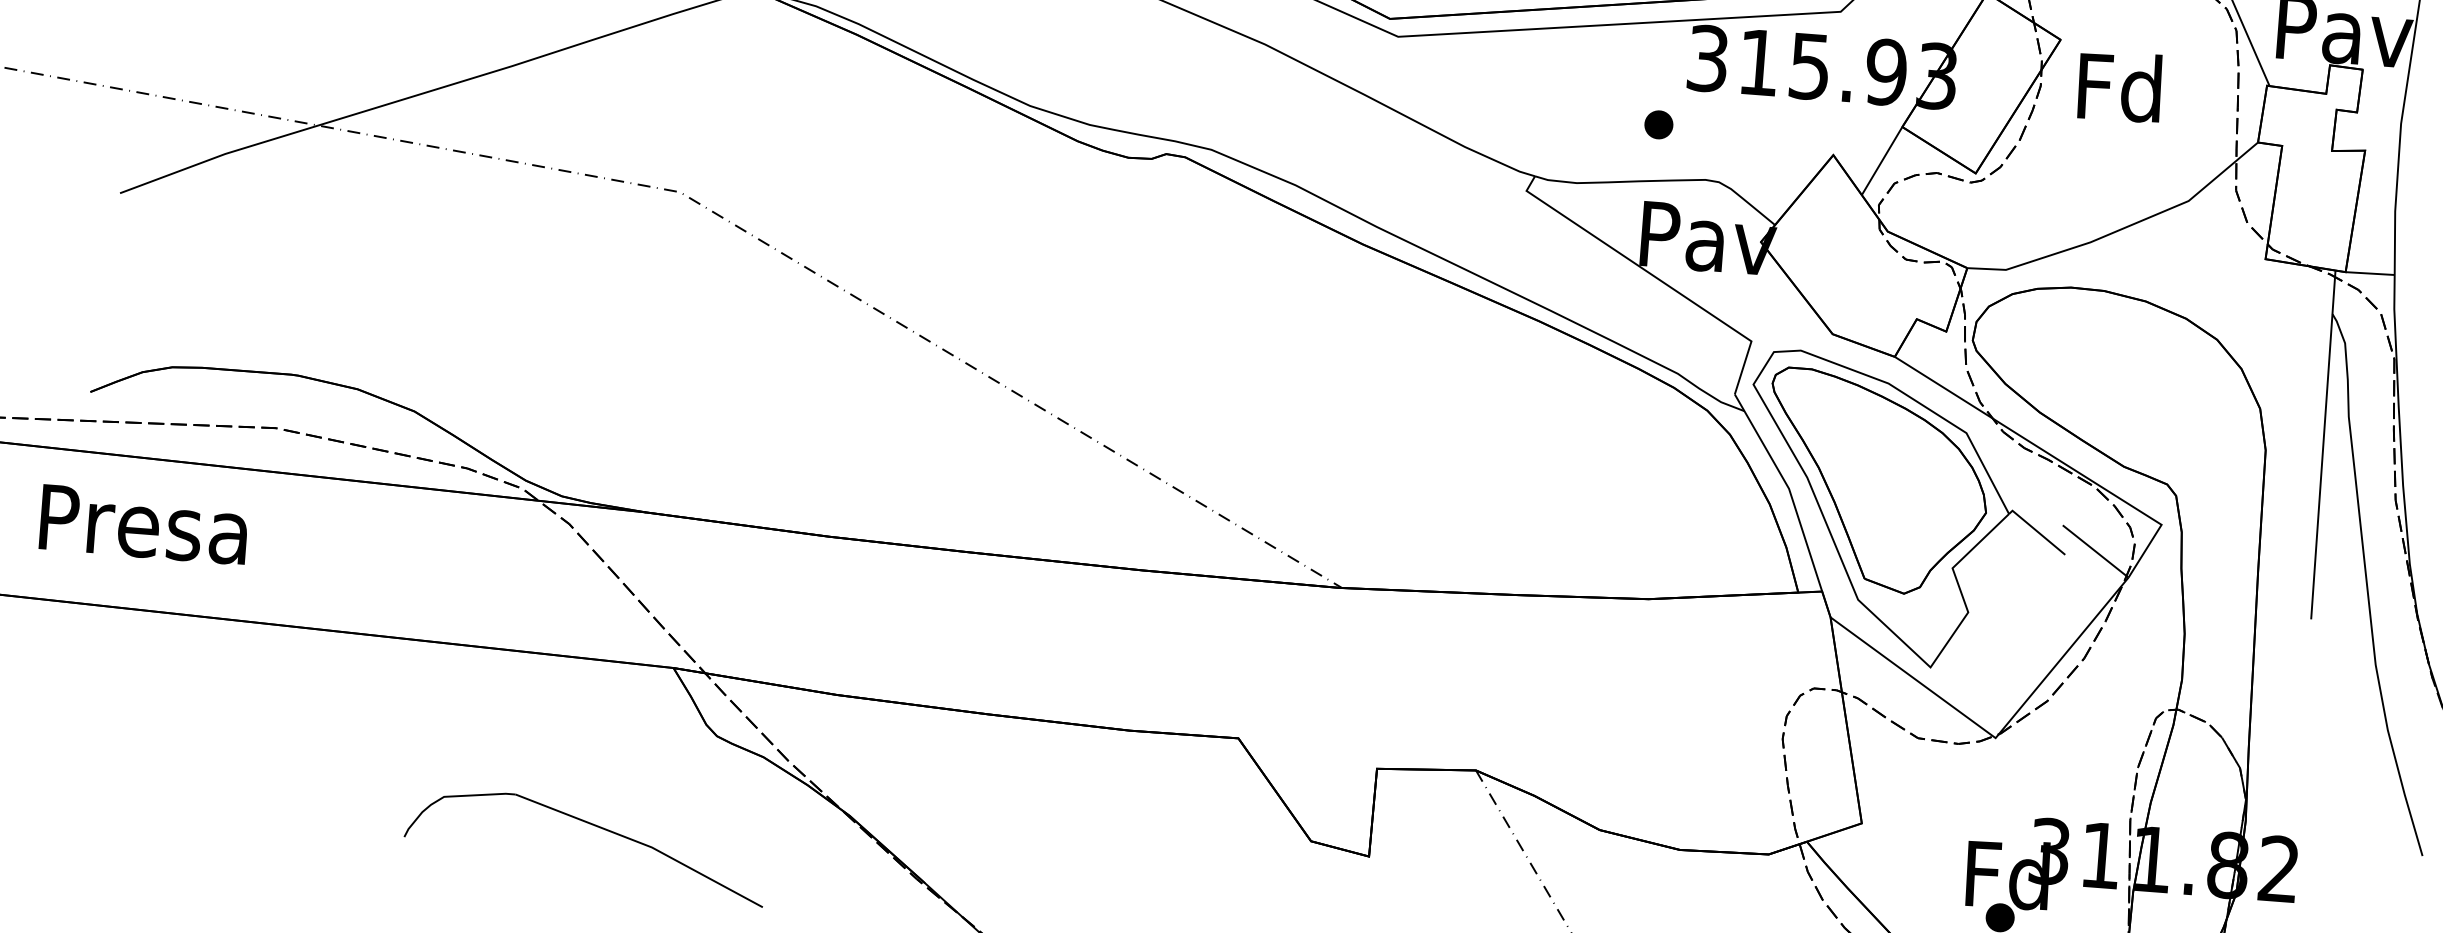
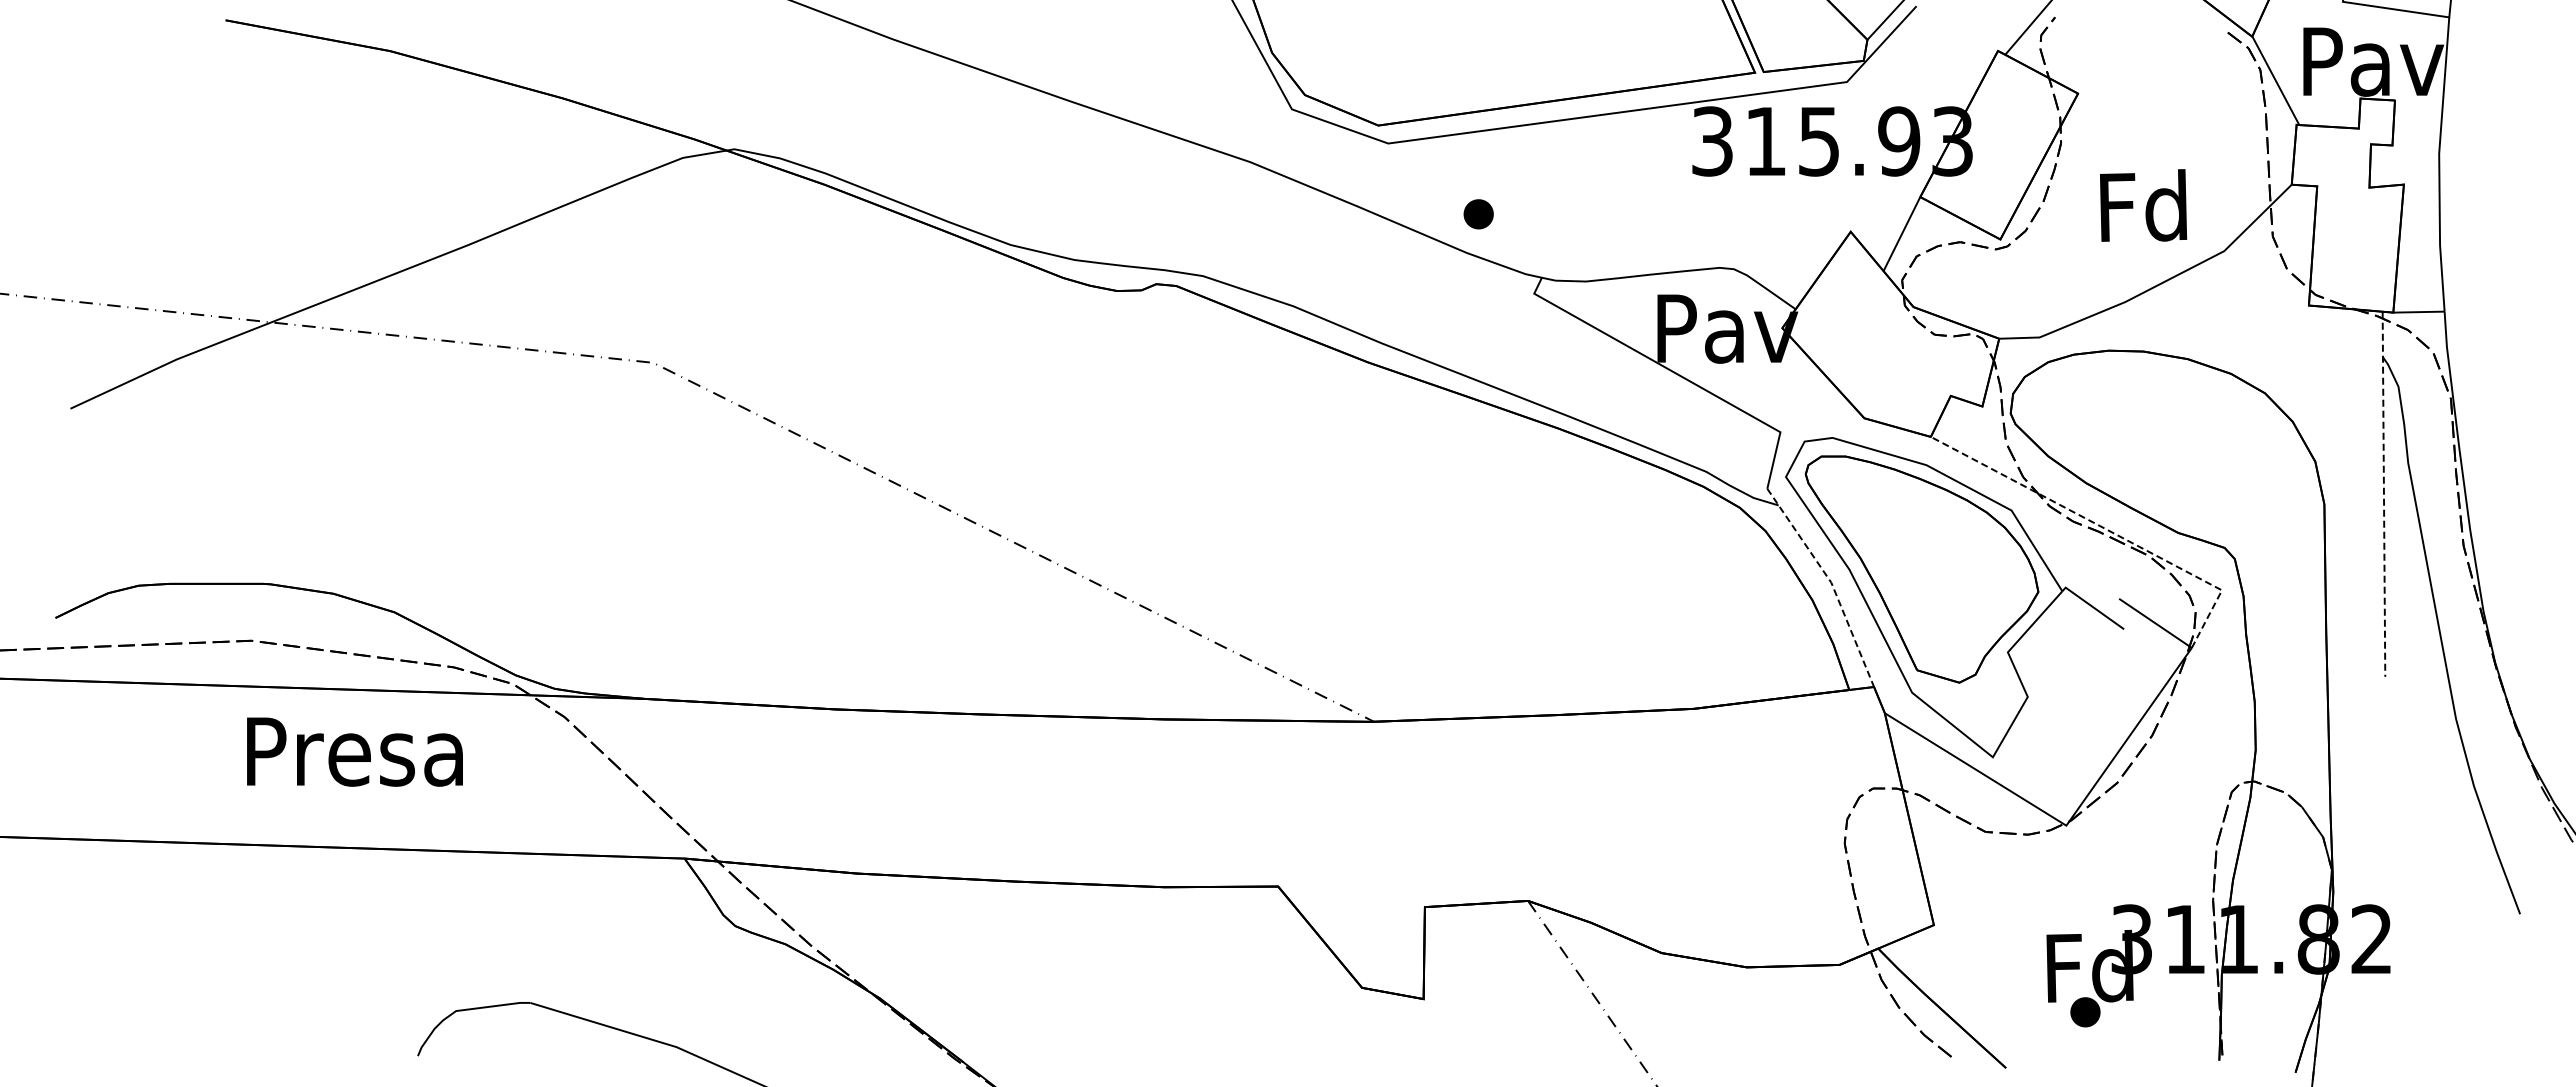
text: (2119, 86) -> (2143, 205), moved
part: (1658, 125) -> (1478, 214), moved
line: (2322, 445) -> (2383, 494), solid -> dashed
line: (2054, 457) -> (2105, 528), solid -> dashed
line: (1789, 488) -> (1831, 582), solid -> dashed
text: (143, 524) -> (354, 751), moved

